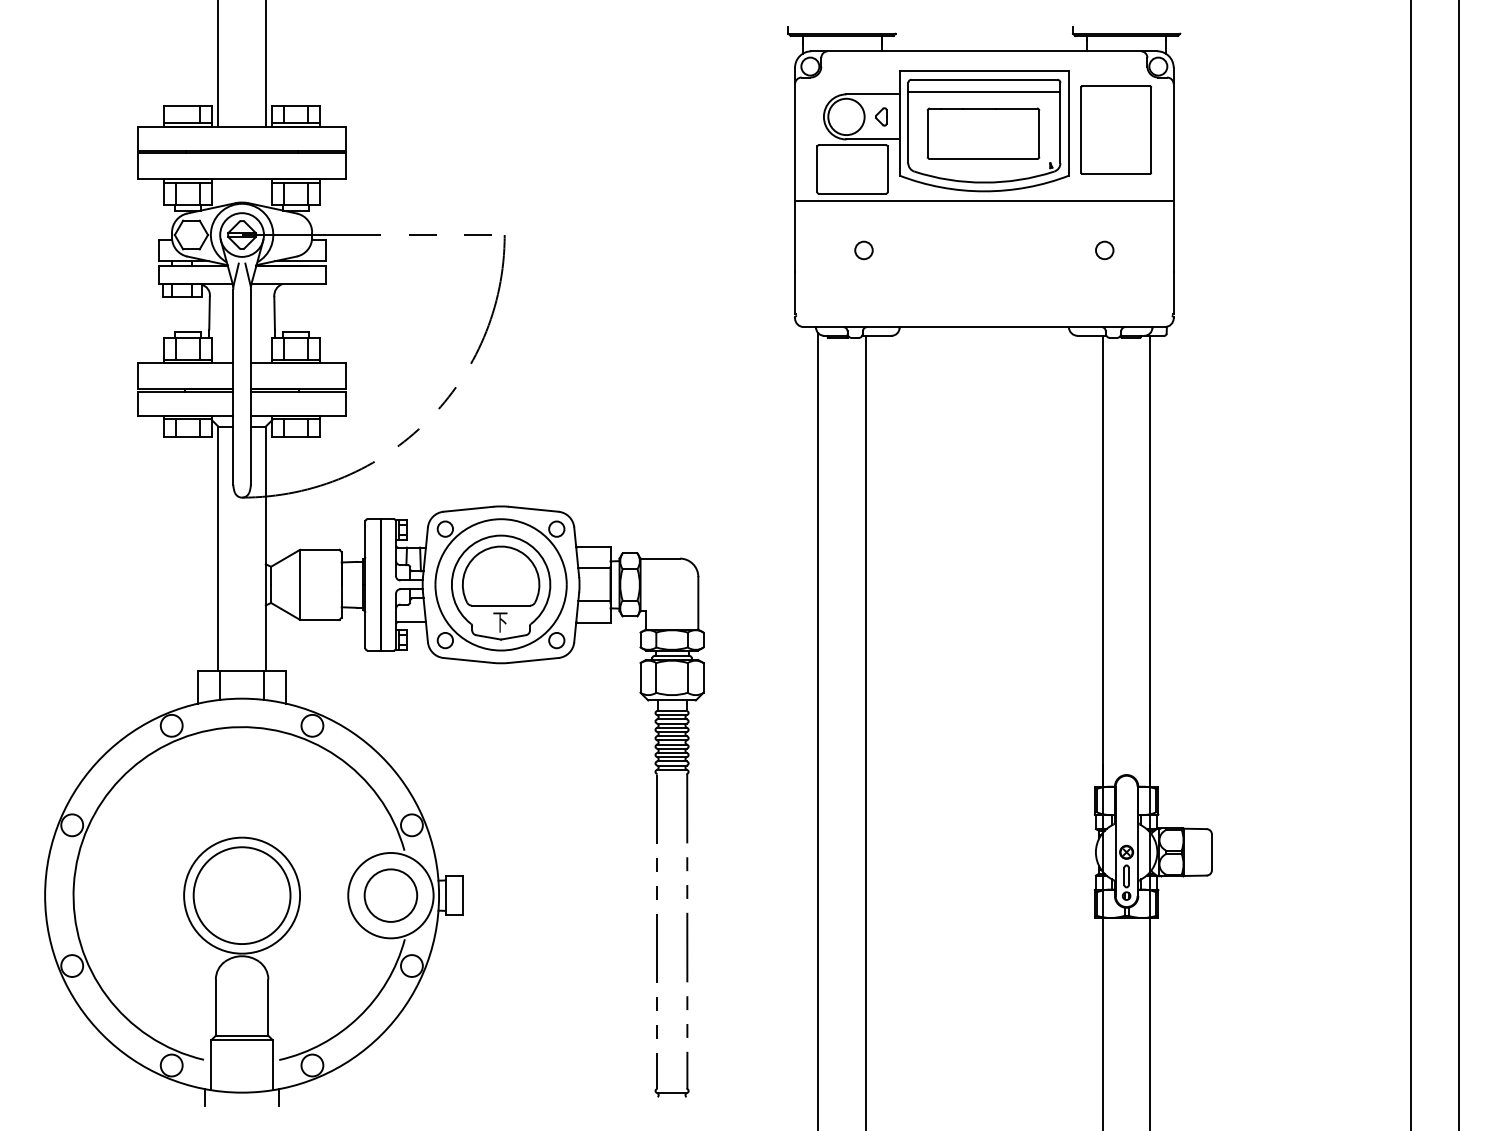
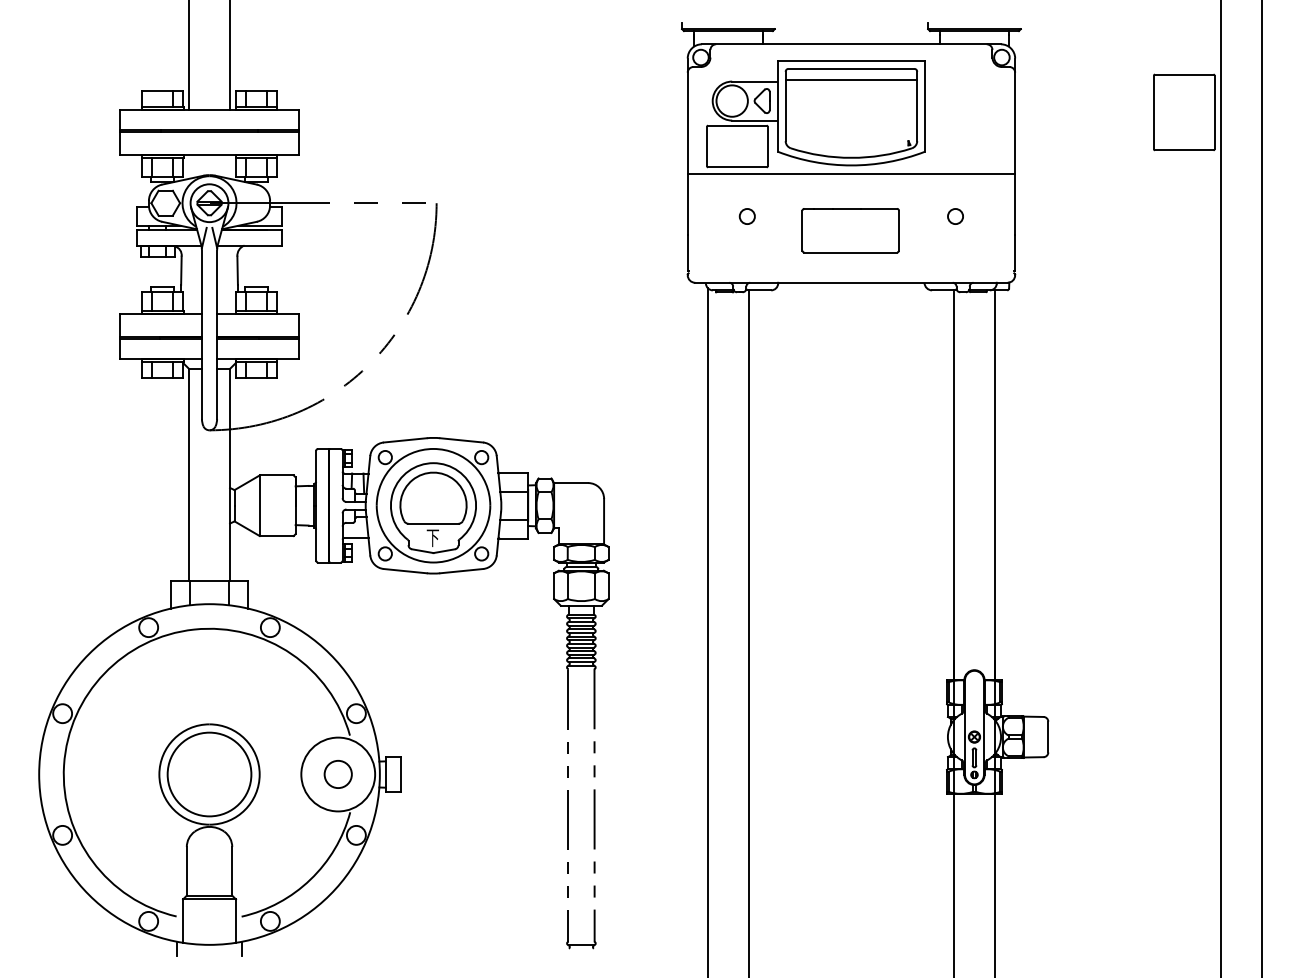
part: (881, 116) -> (762, 100), size x1.6
part: (1115, 129) -> (1183, 111), moved
part: (983, 133) -> (850, 230), moved
circle: (390, 895) -> (337, 774), size x0.6

